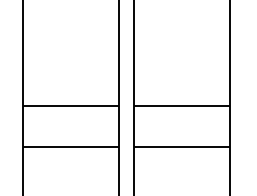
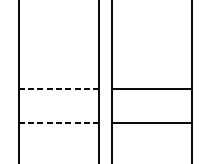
line: (70, 106) -> (58, 89), solid -> dashed
line: (70, 147) -> (58, 123), solid -> dashed

